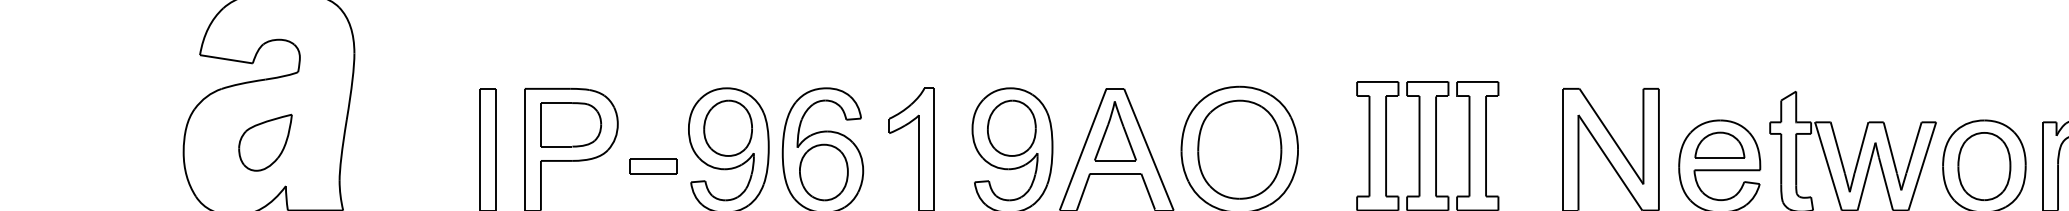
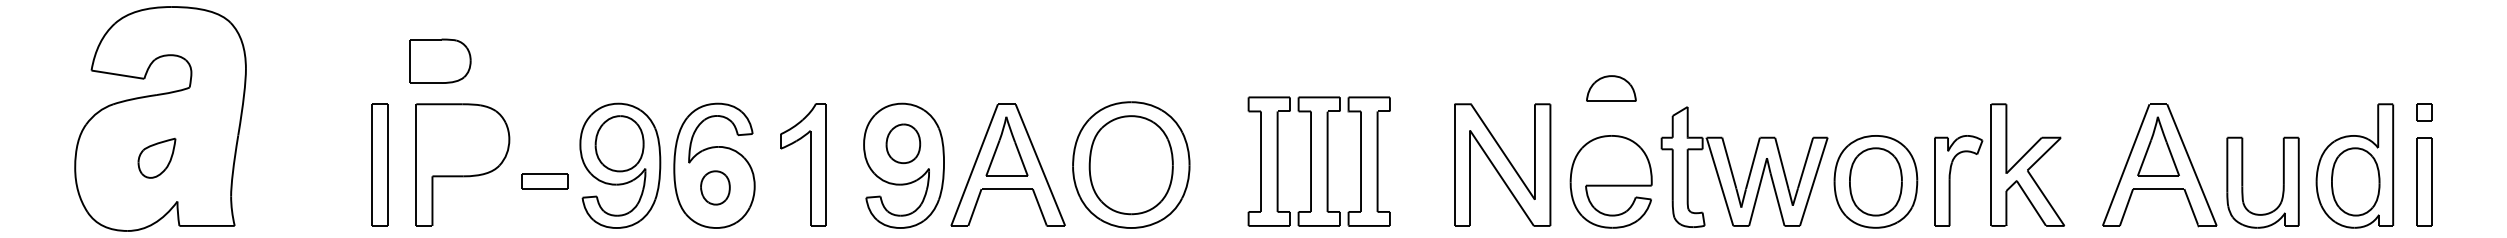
part: (570, 124) -> (440, 60), moved
part: (1011, 128) -> (903, 143), size x0.7
part: (264, 143) -> (156, 158), size x0.7
part: (1719, 145) -> (1611, 88), moved
part: (823, 172) -> (715, 187), size x0.6

